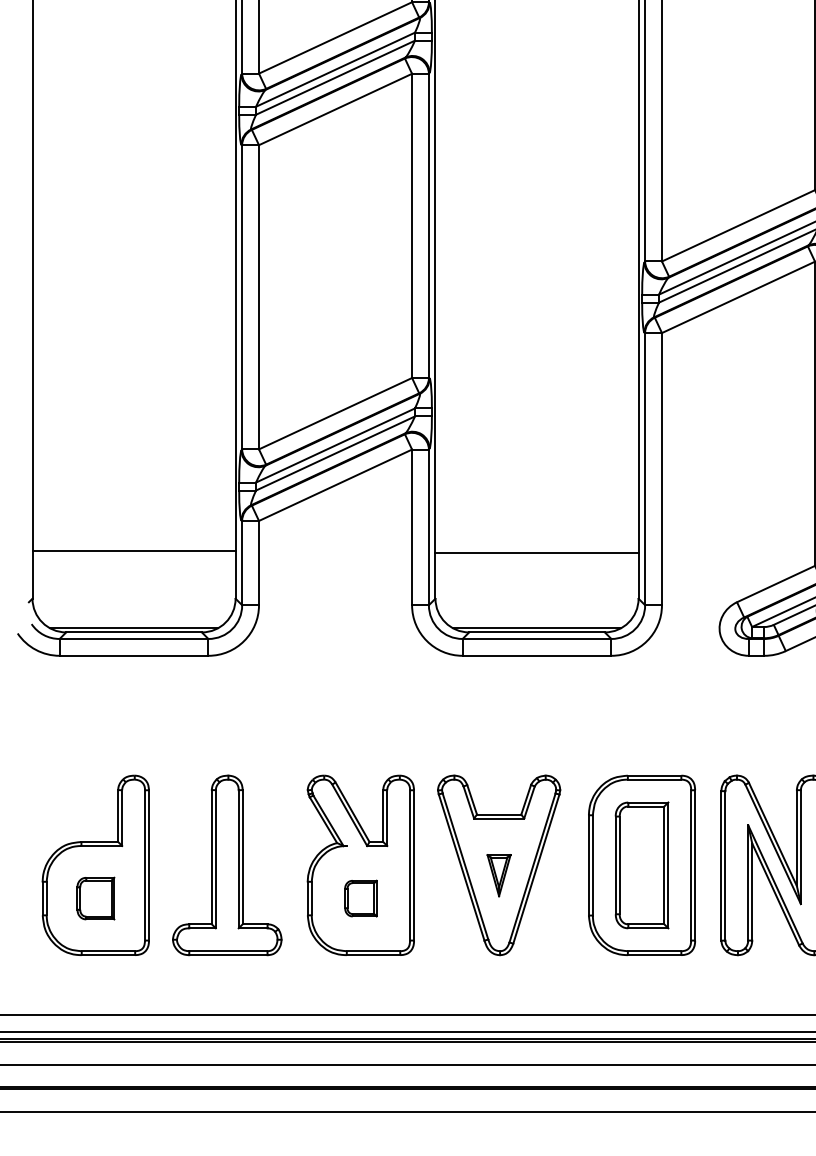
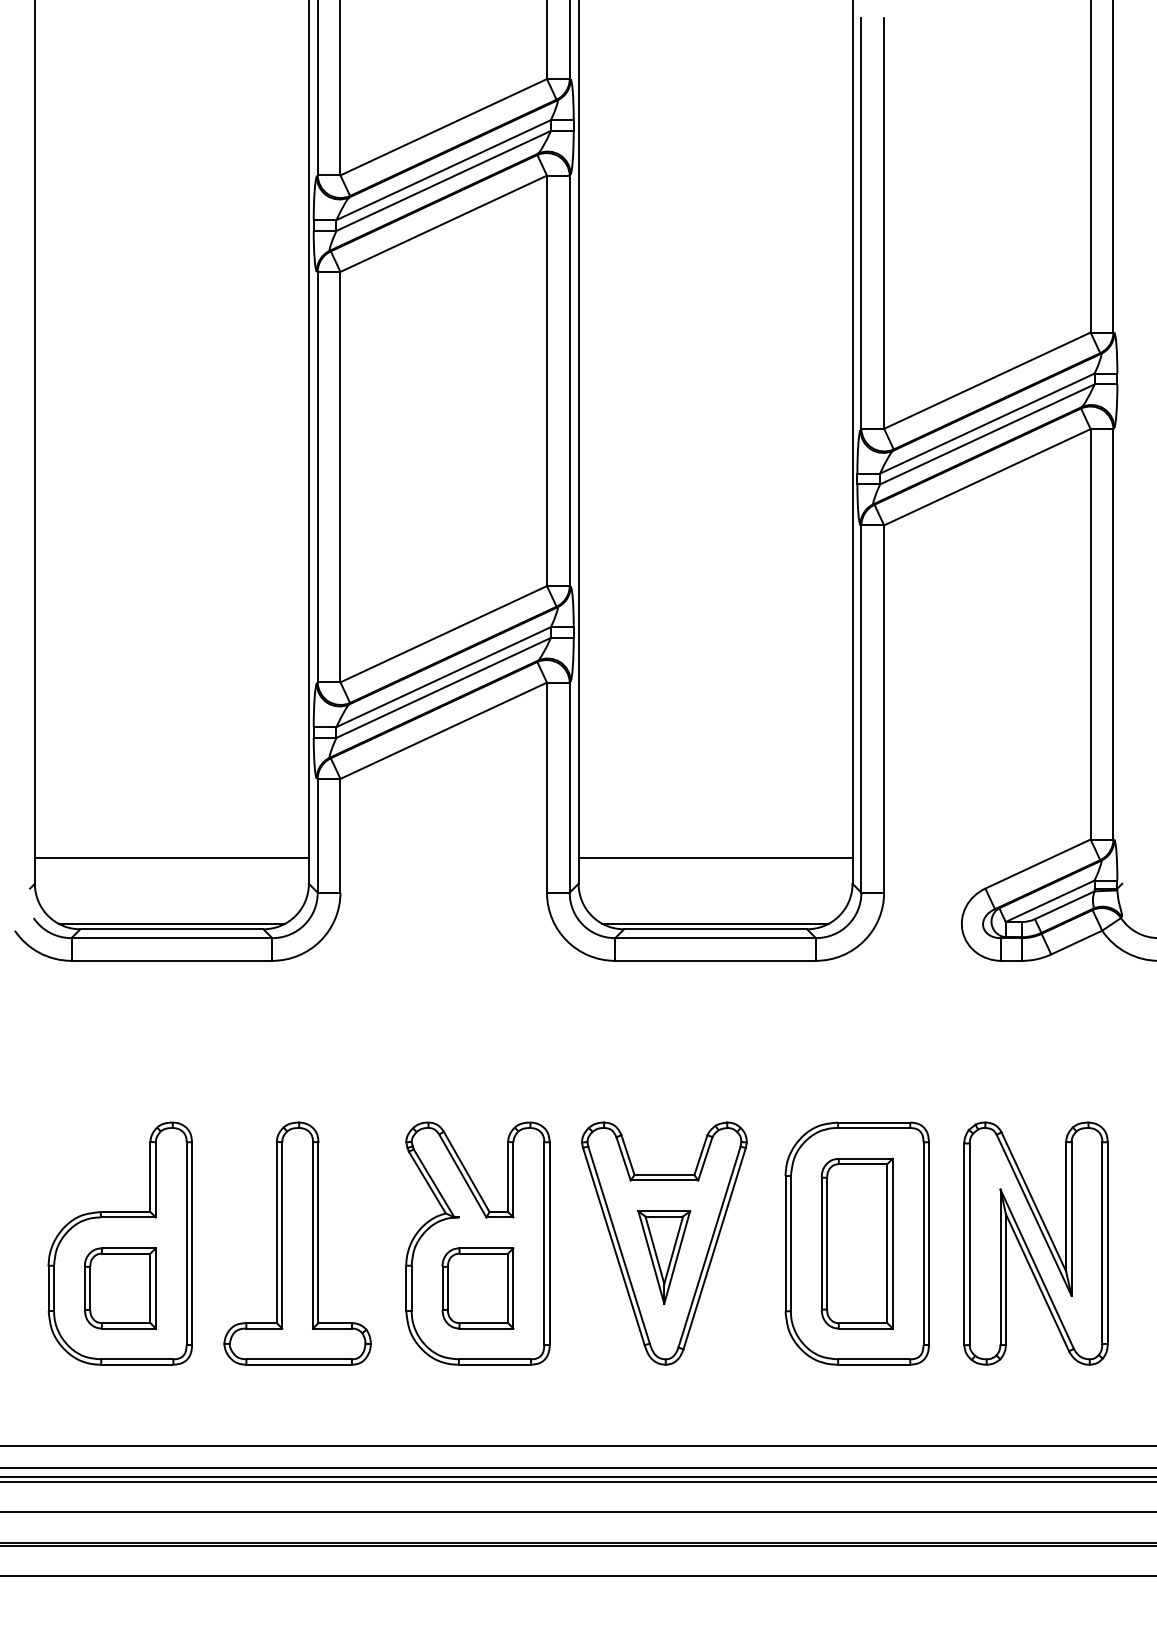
line: (133, 551) -> (171, 857), moved
line: (536, 553) -> (715, 857), moved
part: (499, 875) -> (664, 1257), size x1.67
part: (95, 898) -> (120, 1288), size x1.43
part: (360, 898) -> (477, 1288), size x1.67

